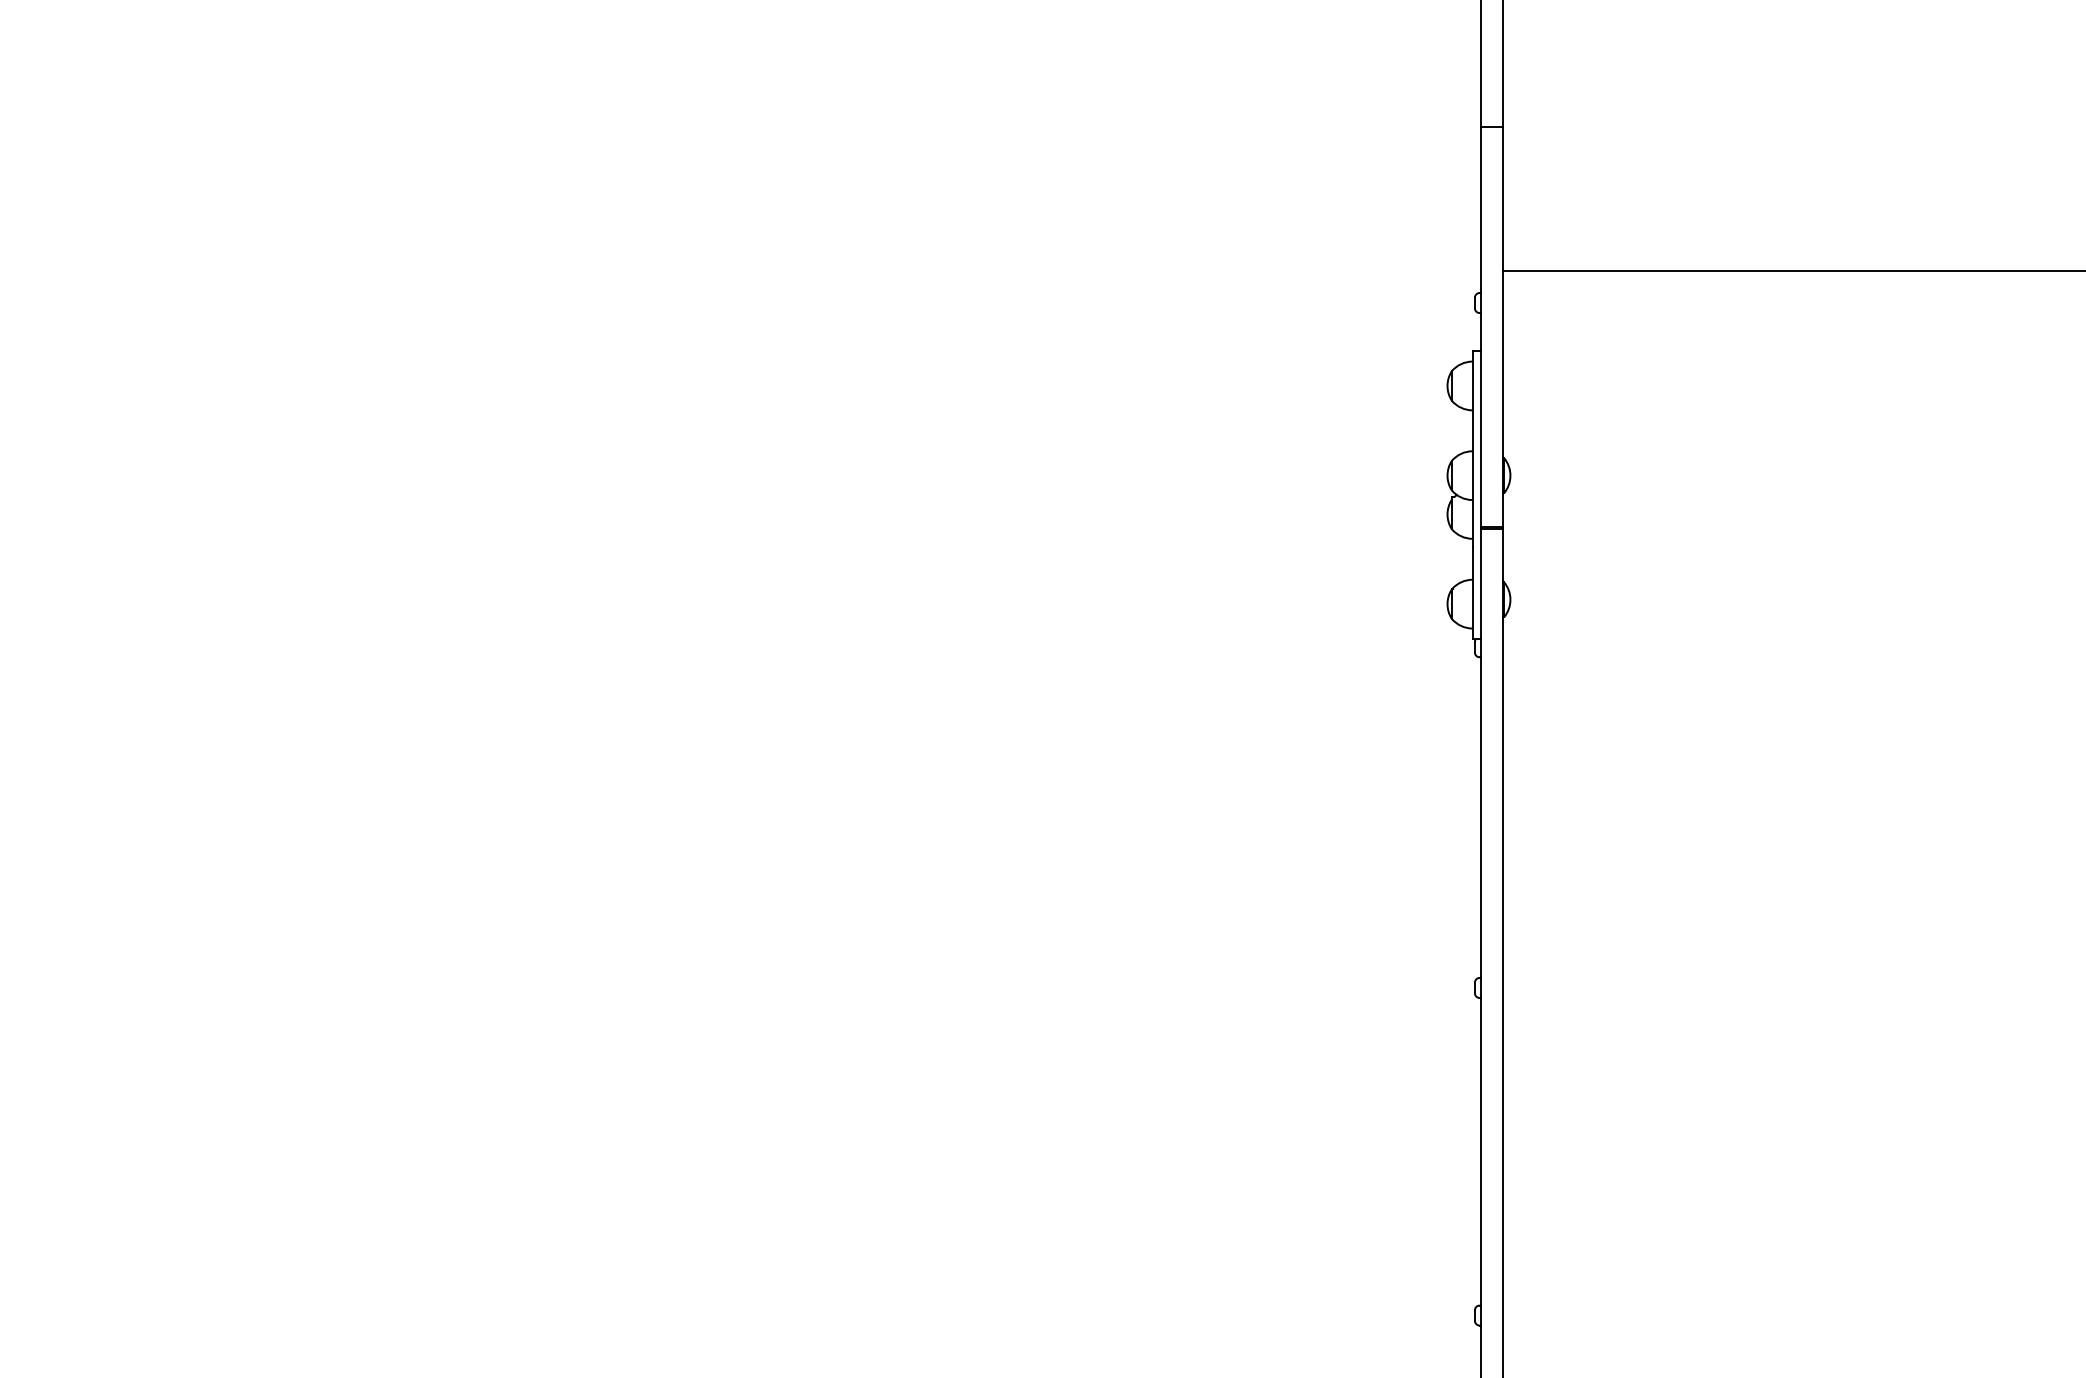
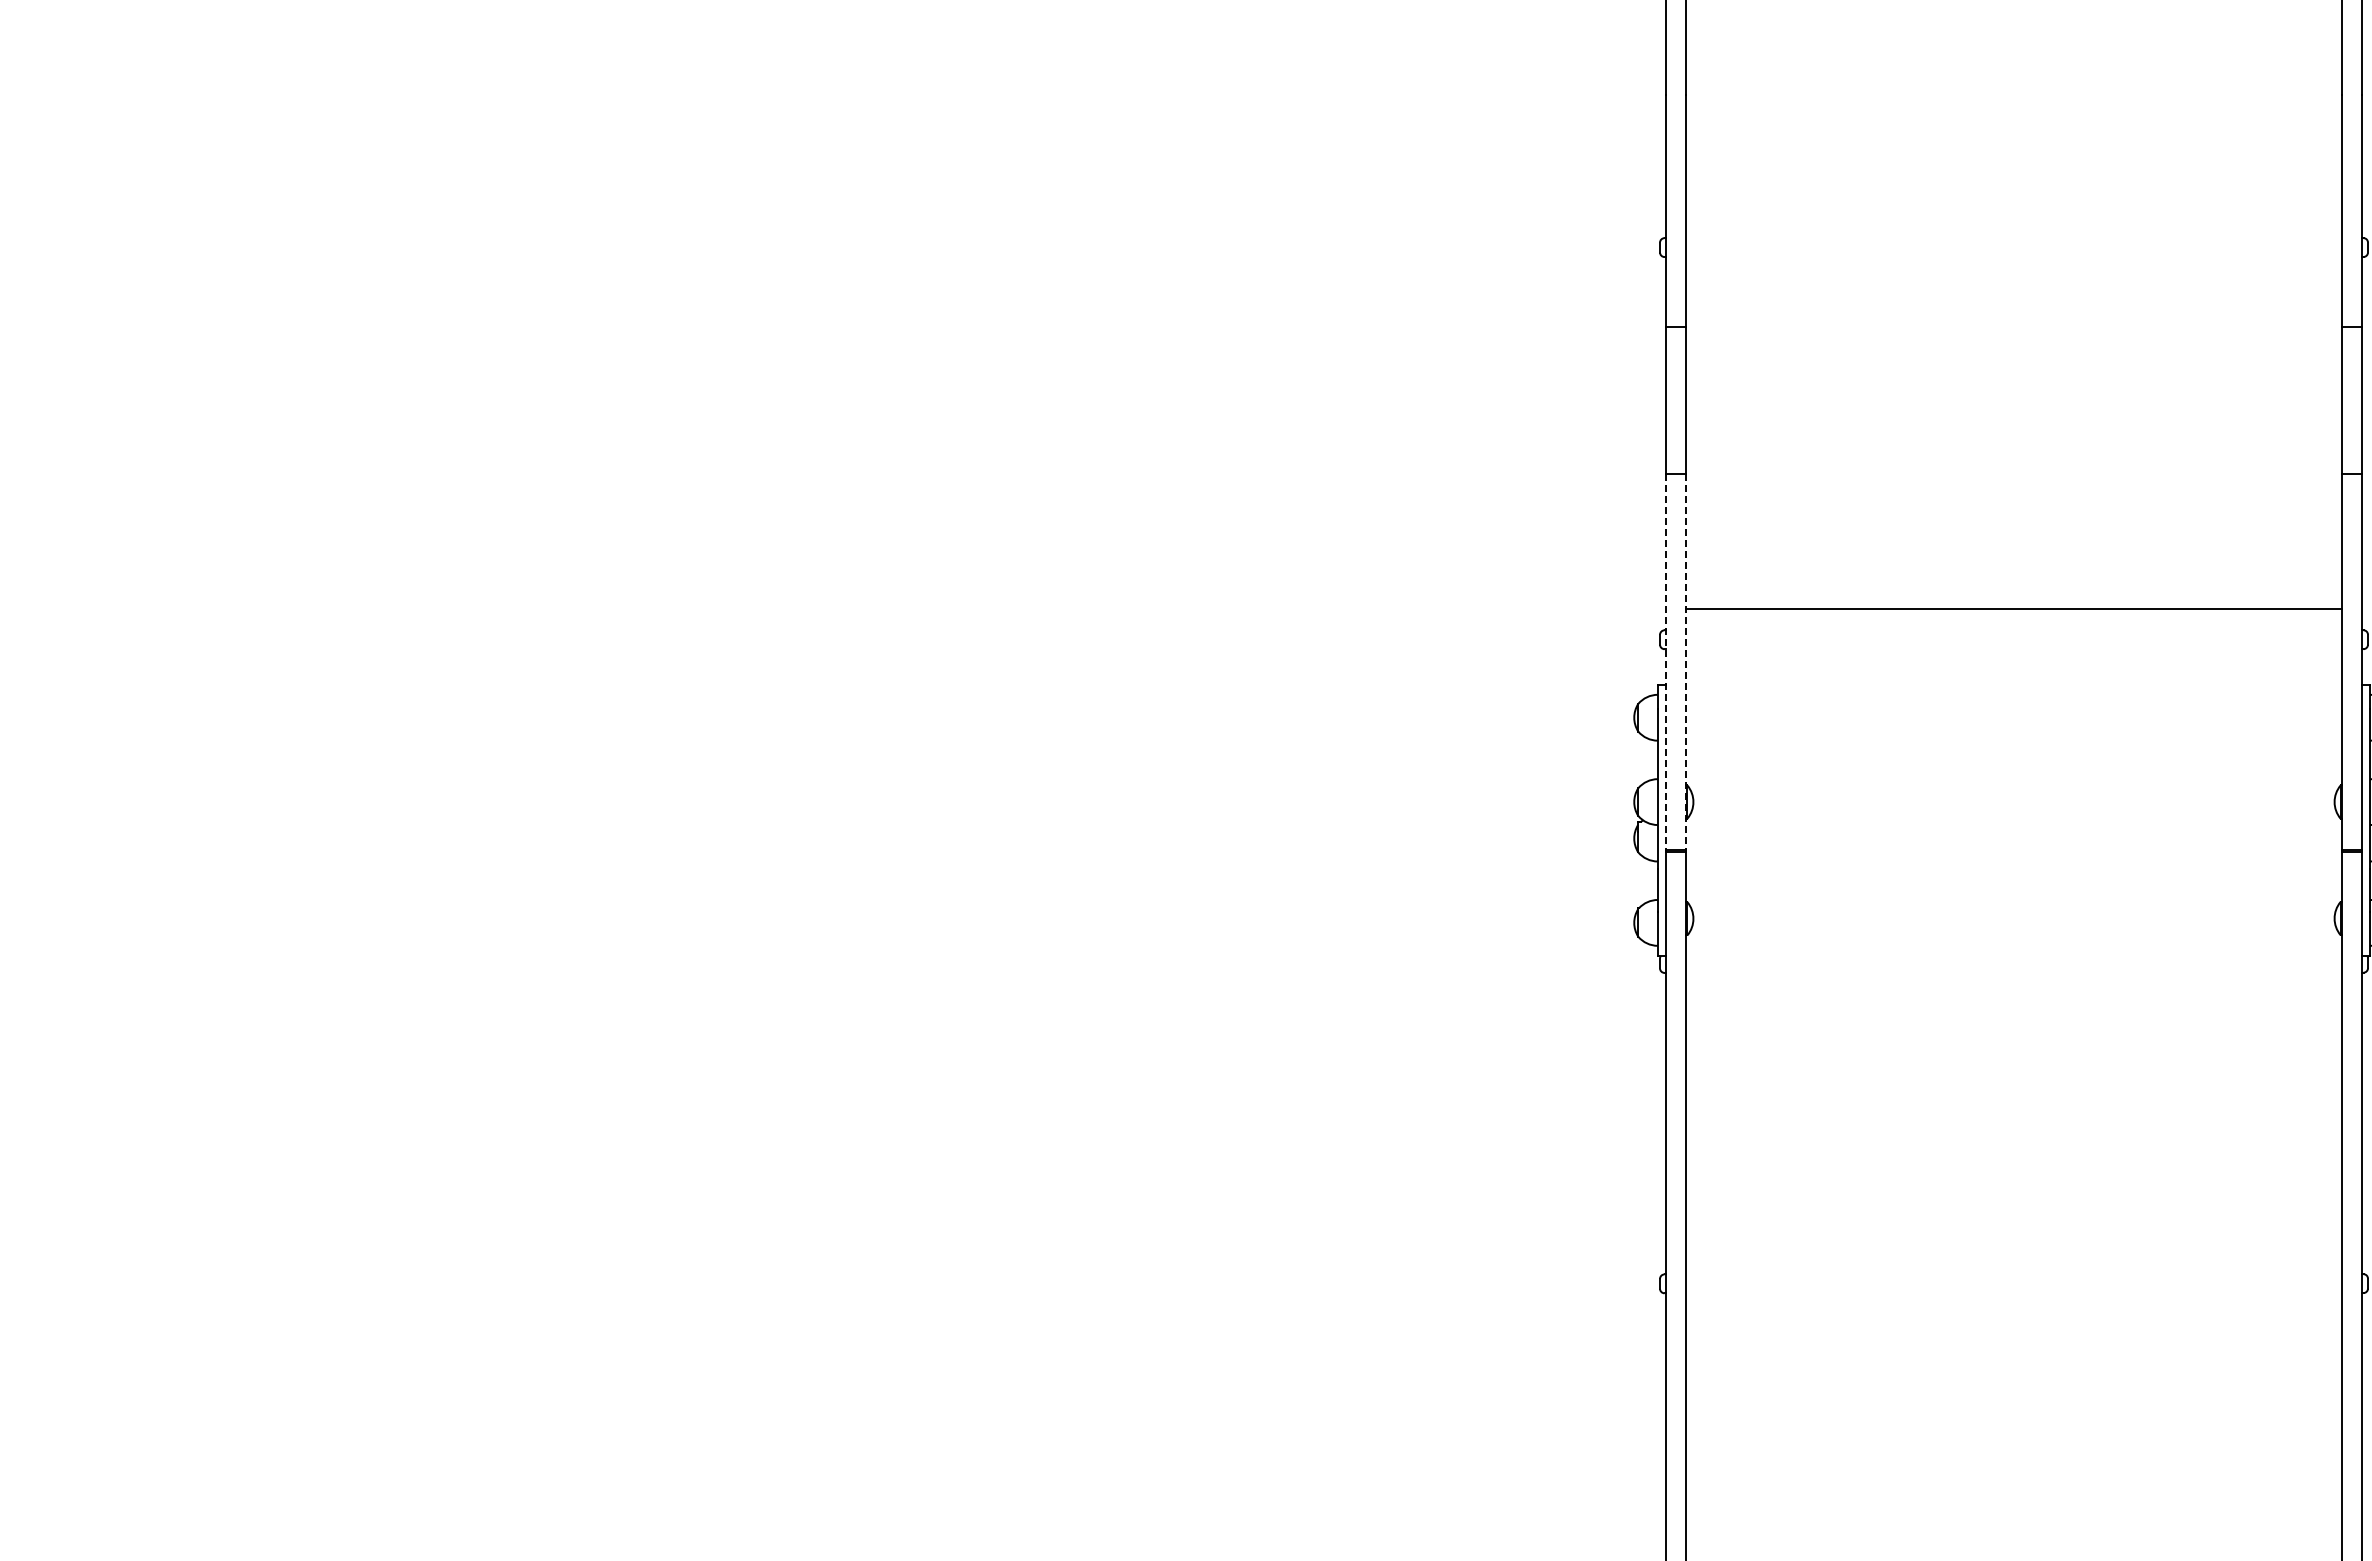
line: (1480, 327) -> (1665, 662), solid -> dashed
line: (1503, 327) -> (1686, 662), solid -> dashed

